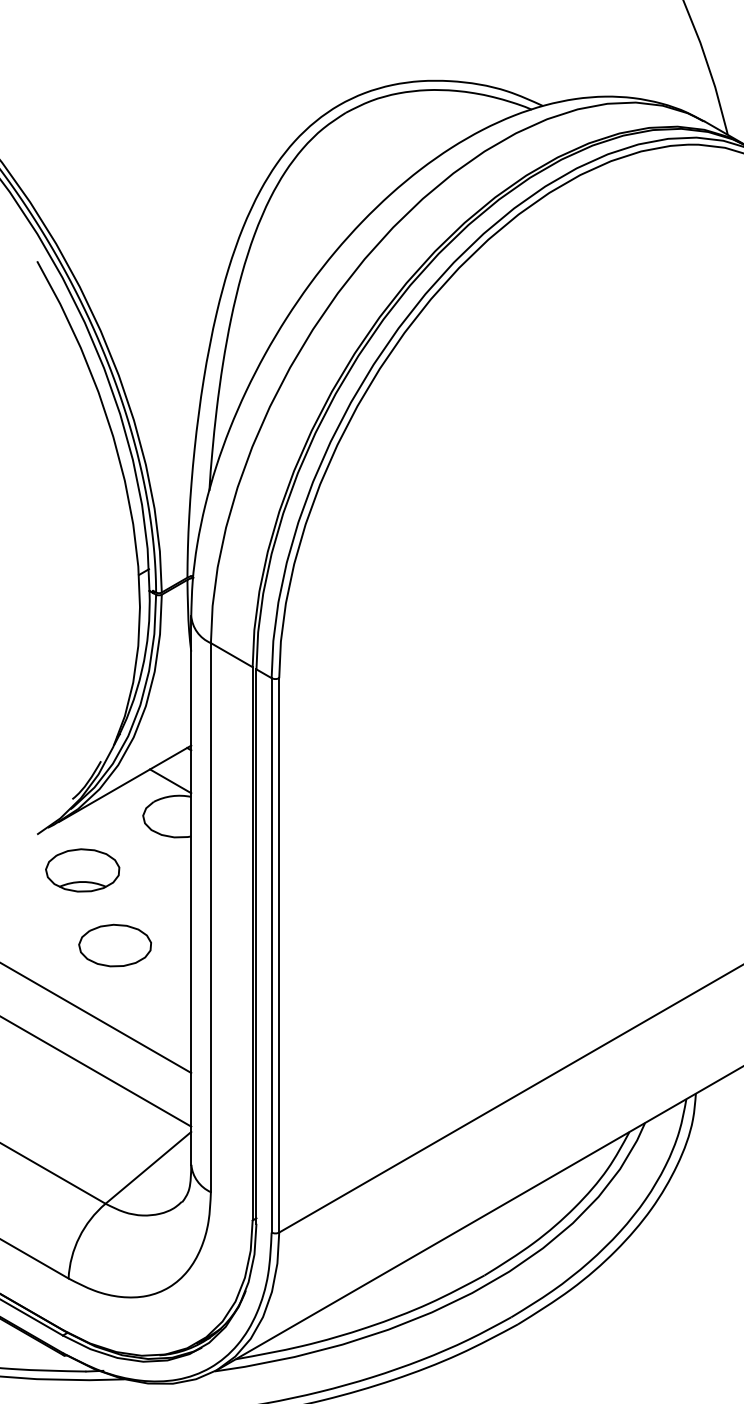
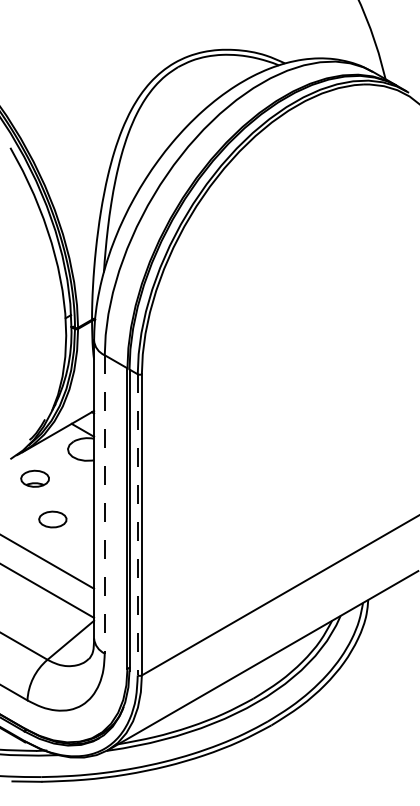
part: (81, 870) -> (34, 478), size x0.7
line: (210, 917) -> (104, 504), solid -> dashed
part: (114, 945) -> (52, 519), size x0.7
line: (271, 954) -> (137, 524), solid -> dashed

